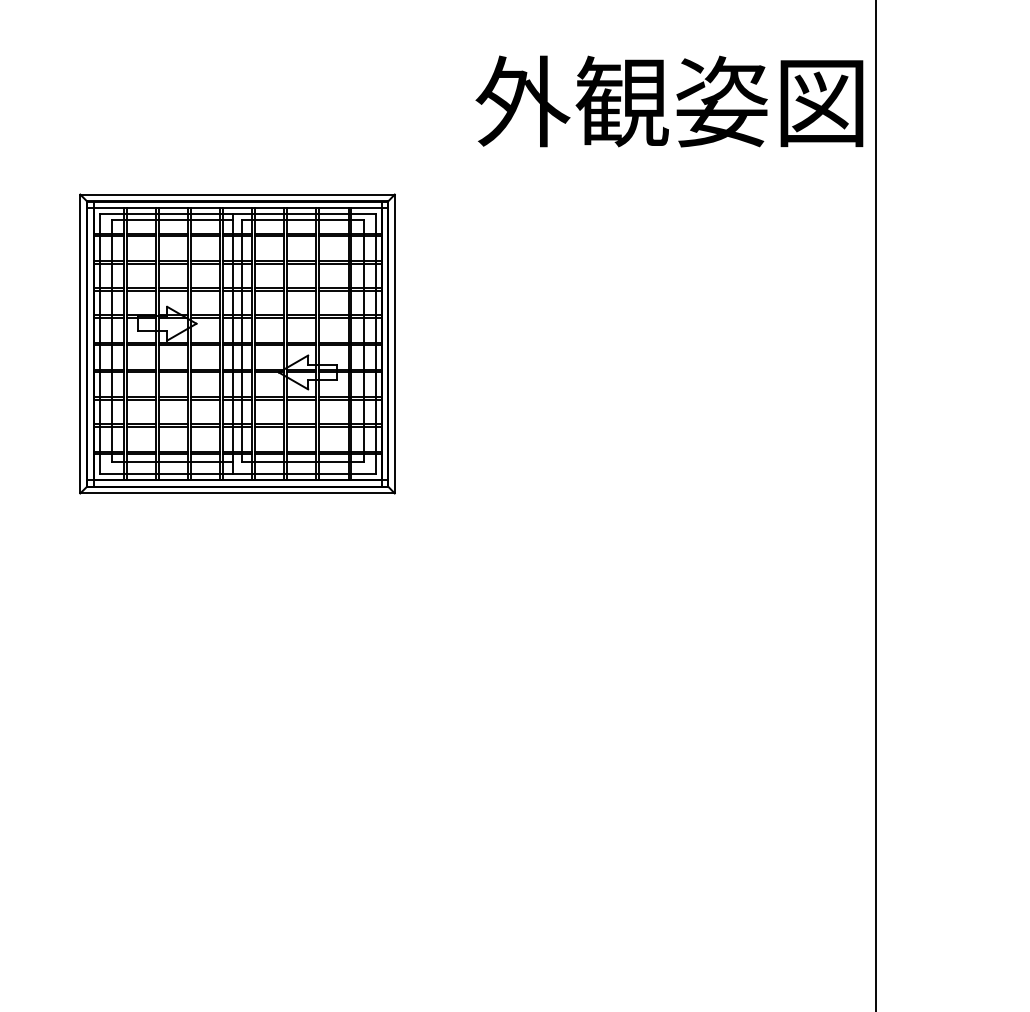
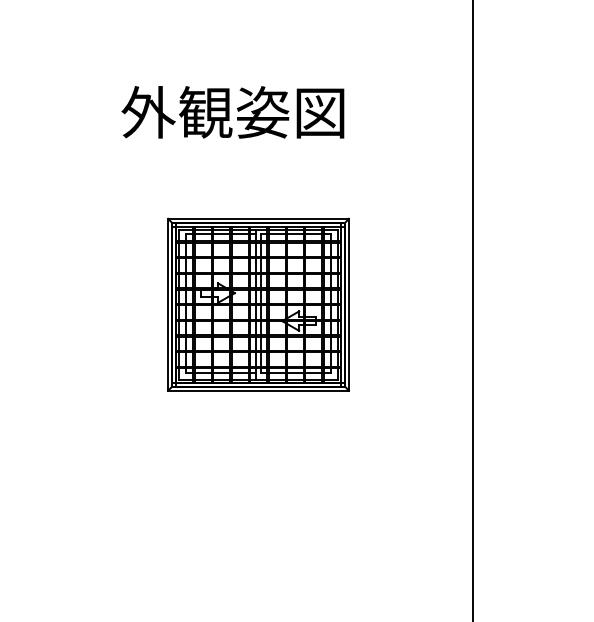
text: (668, 101) -> (232, 112), moved
part: (237, 343) -> (258, 304), moved

